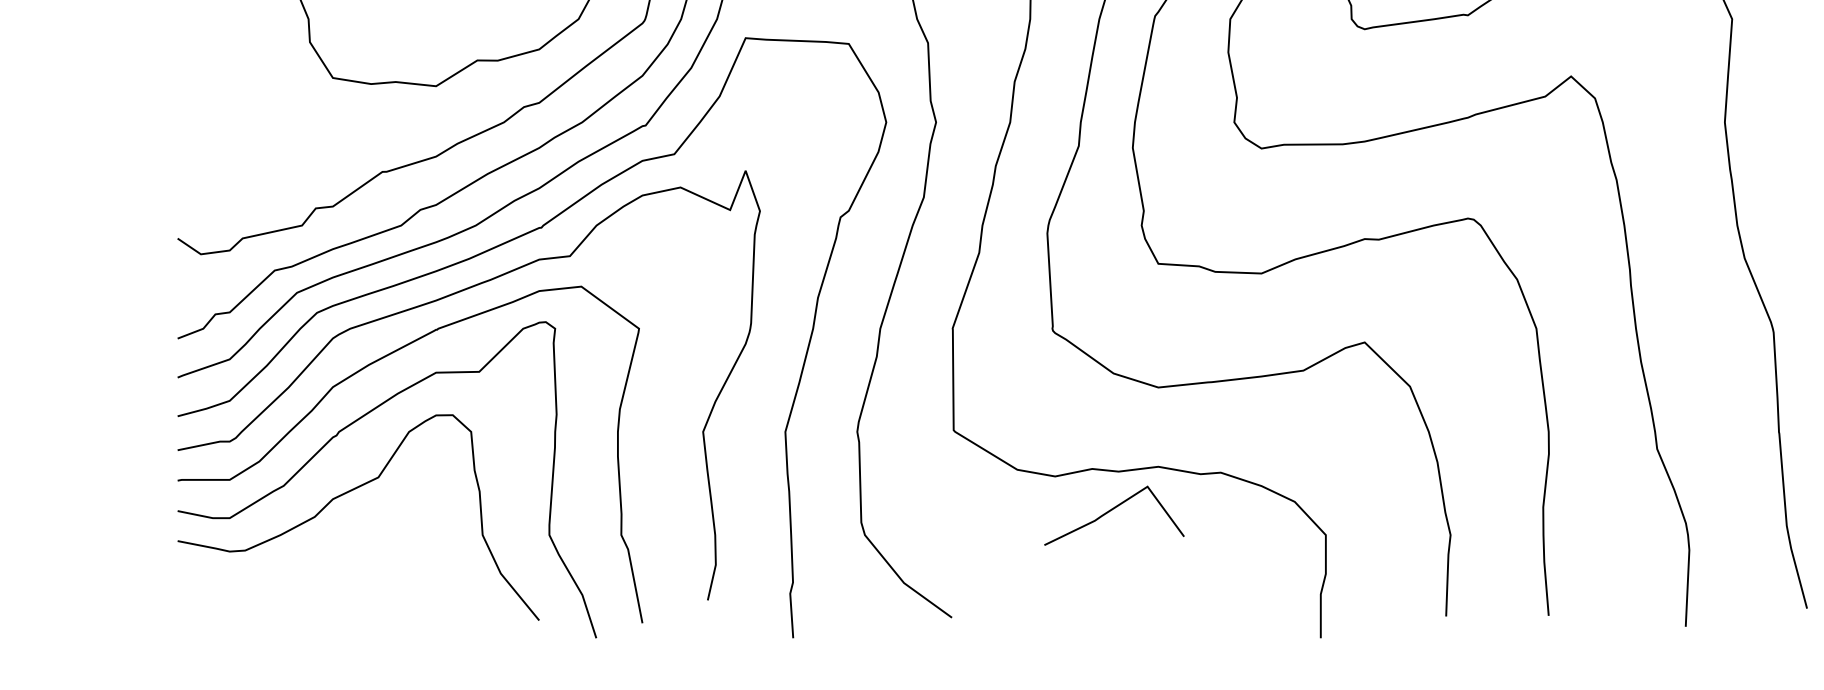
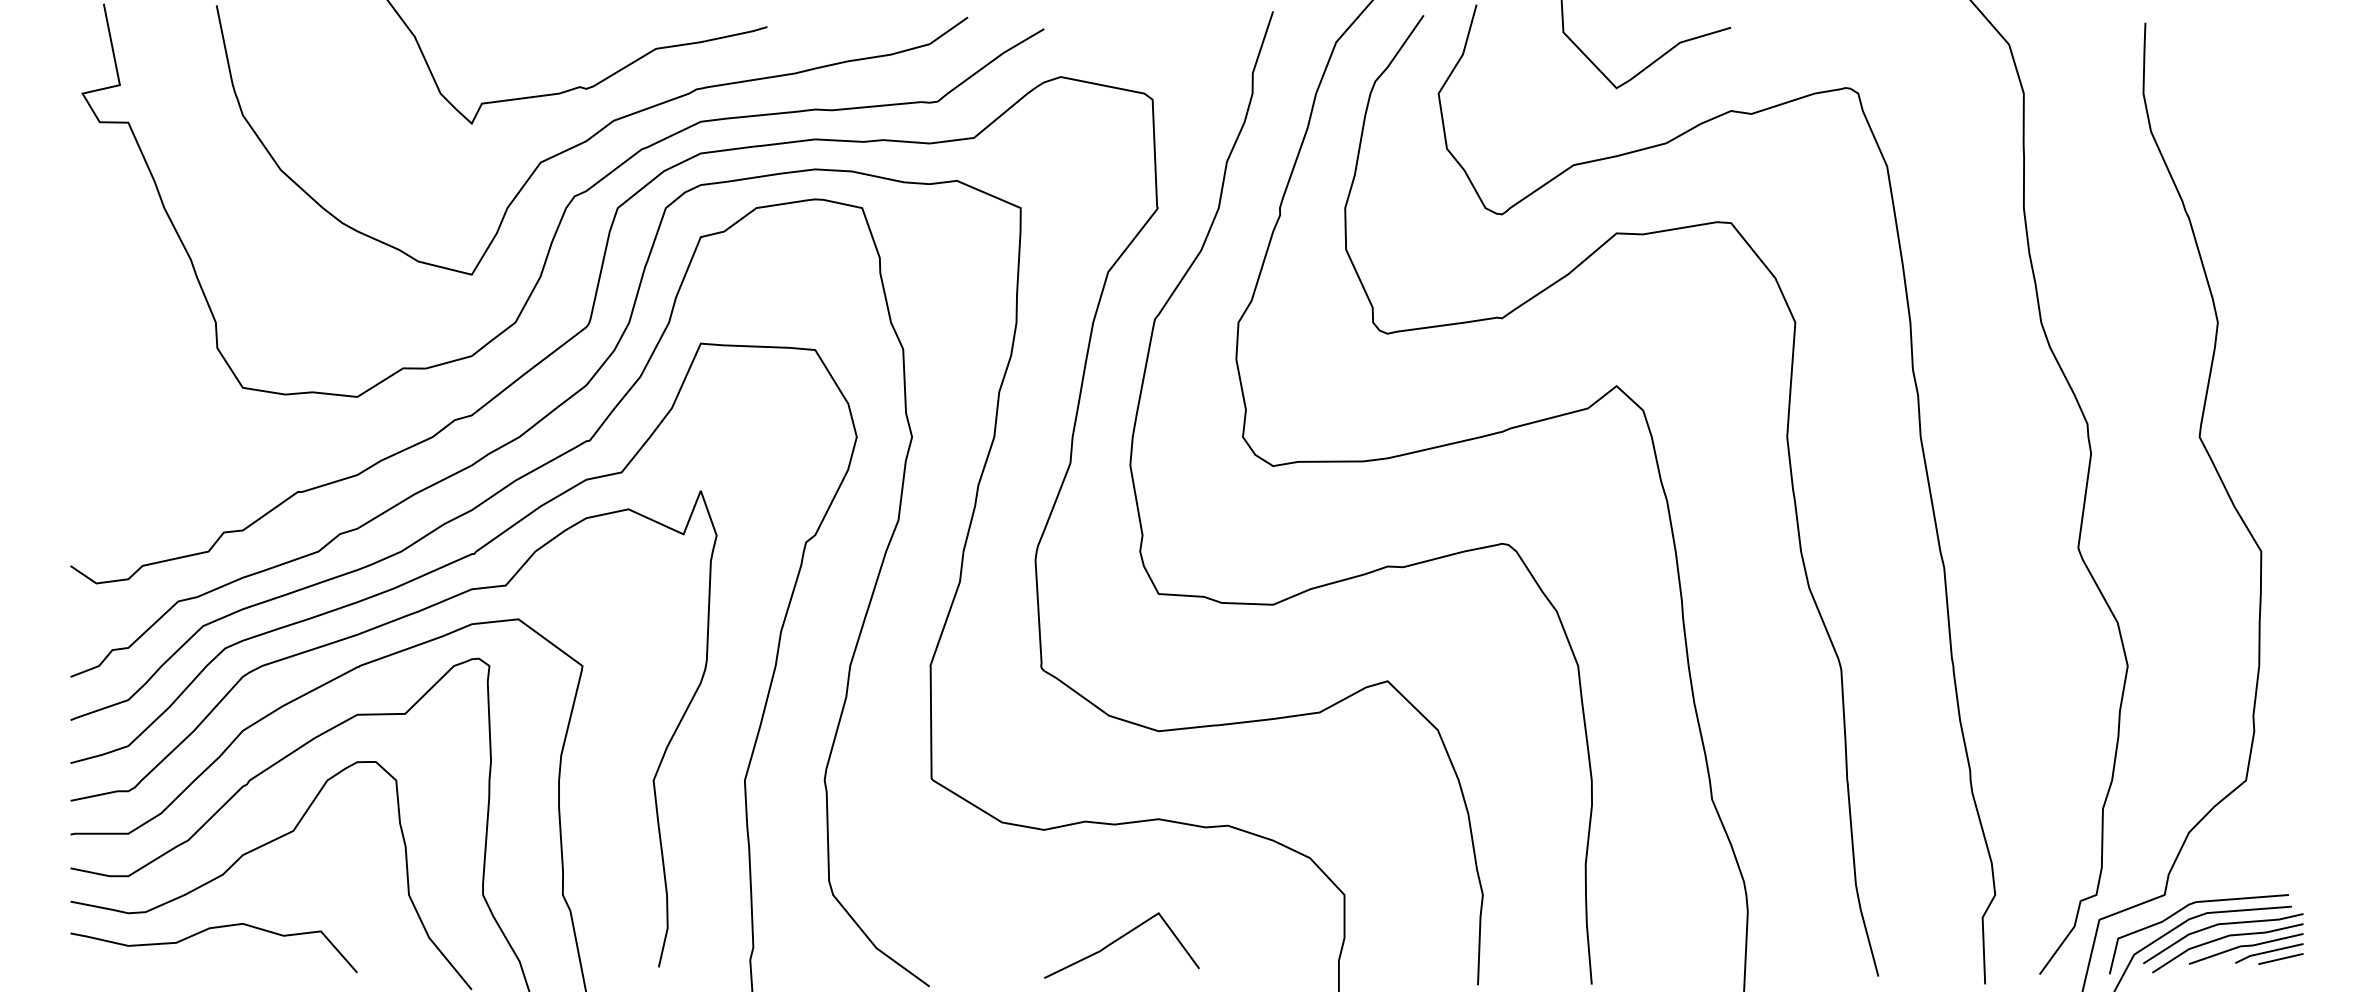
line: (1111, 511) -> (1118, 940), moved
curve: (299, 568) -> (205, 931), added

